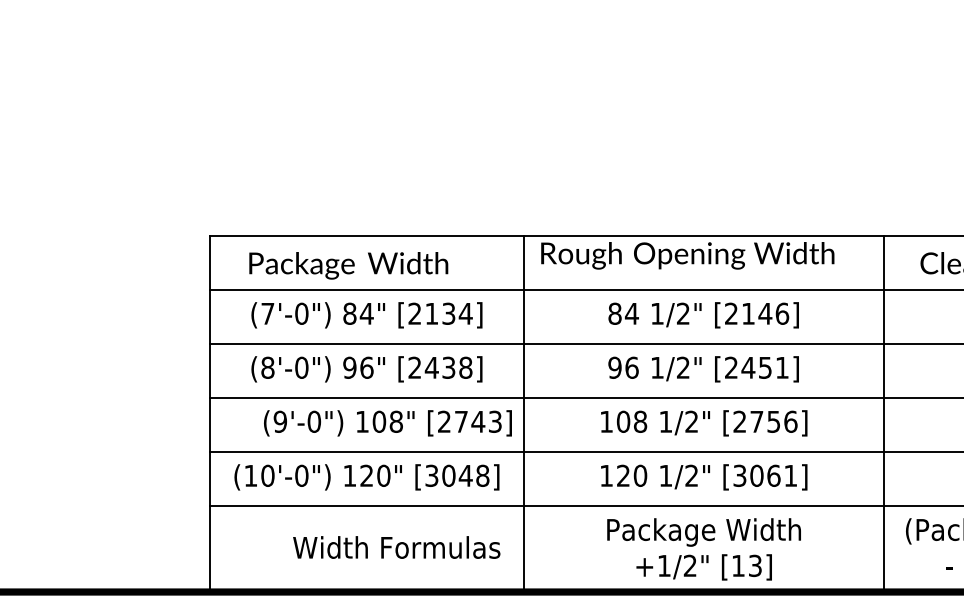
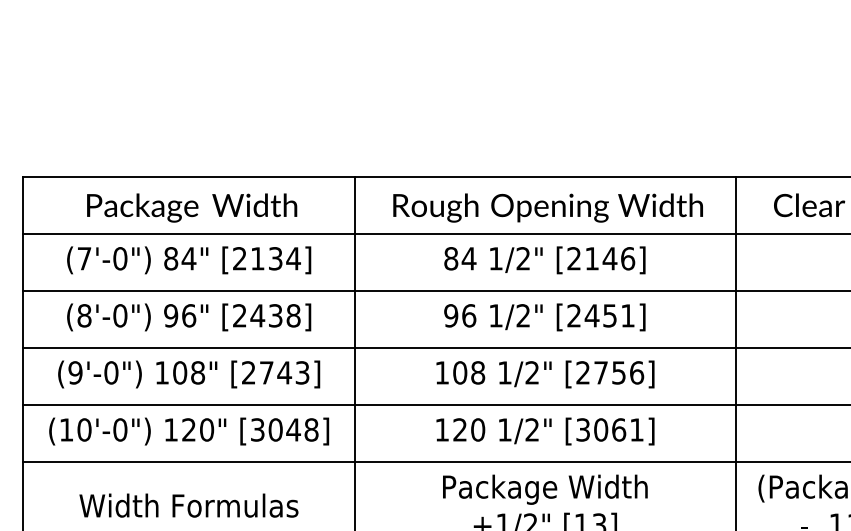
text: (687, 255) -> (547, 207), moved
text: (348, 265) -> (191, 207), moved
text: (387, 423) -> (188, 374), moved
text: (396, 547) -> (188, 505), moved

